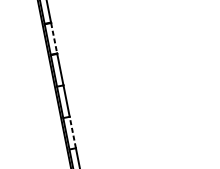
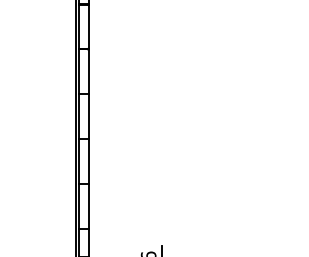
line: (54, 38) -> (88, 26), dashed -> solid
line: (72, 131) -> (88, 160), dashed -> solid

